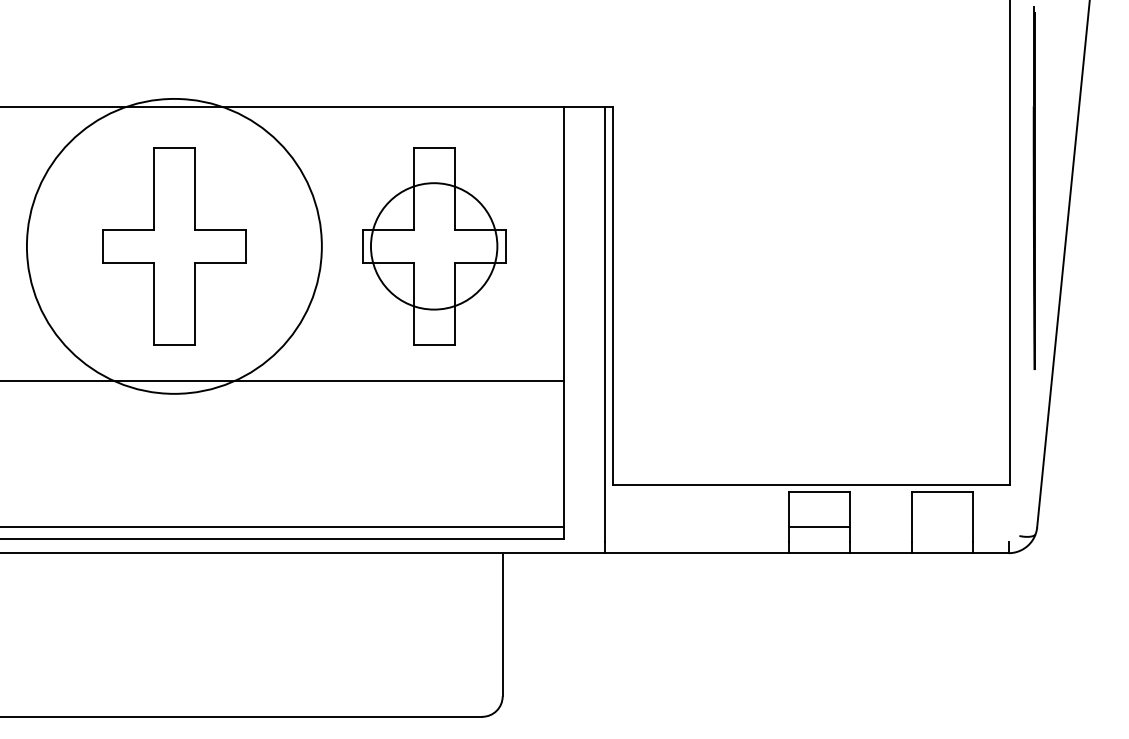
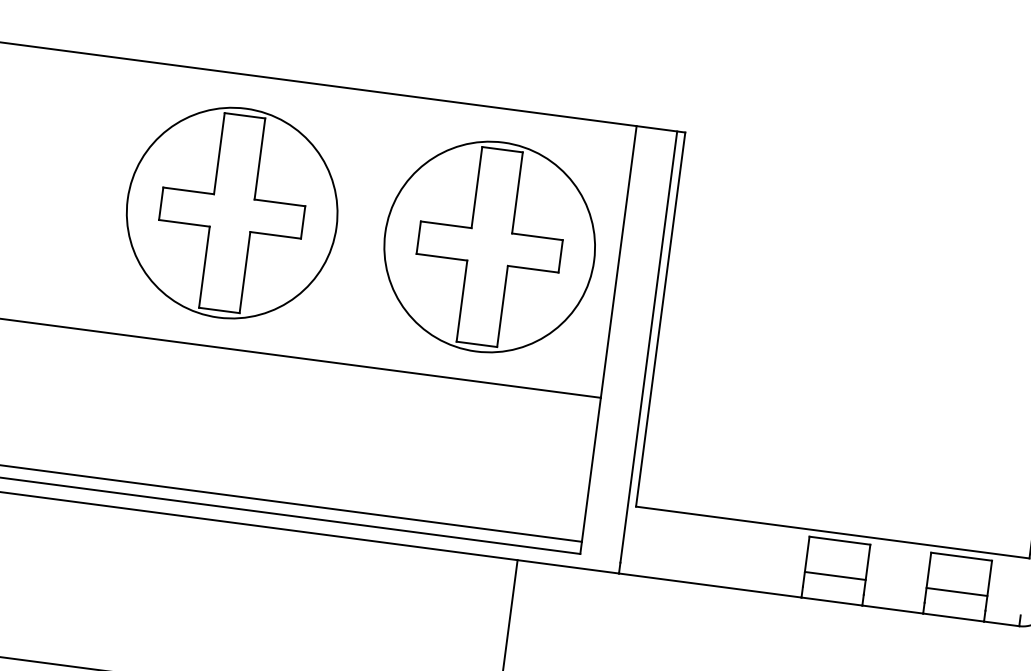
circle: (174, 246) -> (232, 213), size x0.71
circle: (433, 246) -> (489, 247), size x1.67
line: (942, 527) -> (957, 592), added

